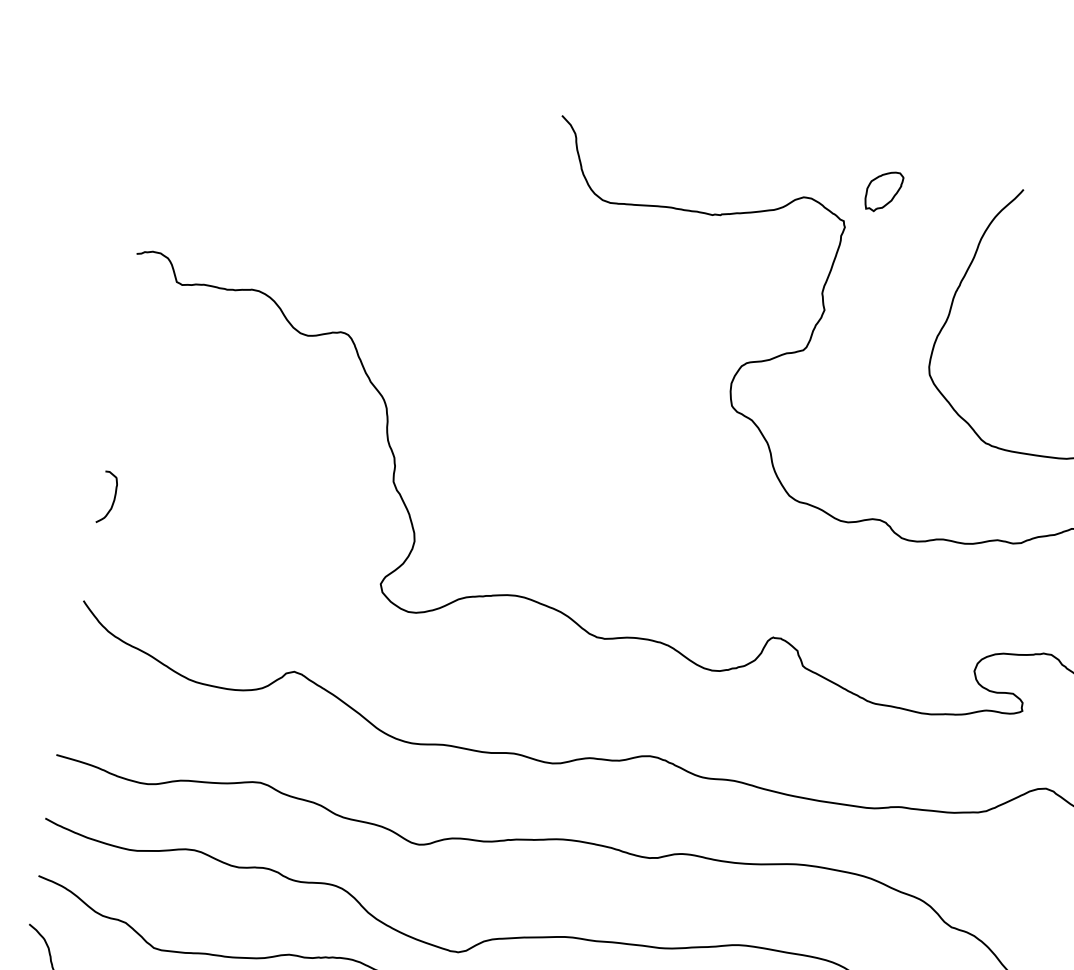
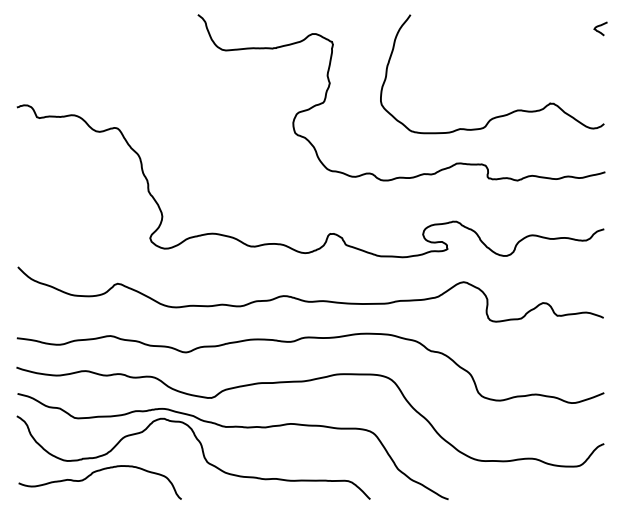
part: (882, 190) -> (347, 25), removed
curve: (112, 497) -> (23, 218), removed

